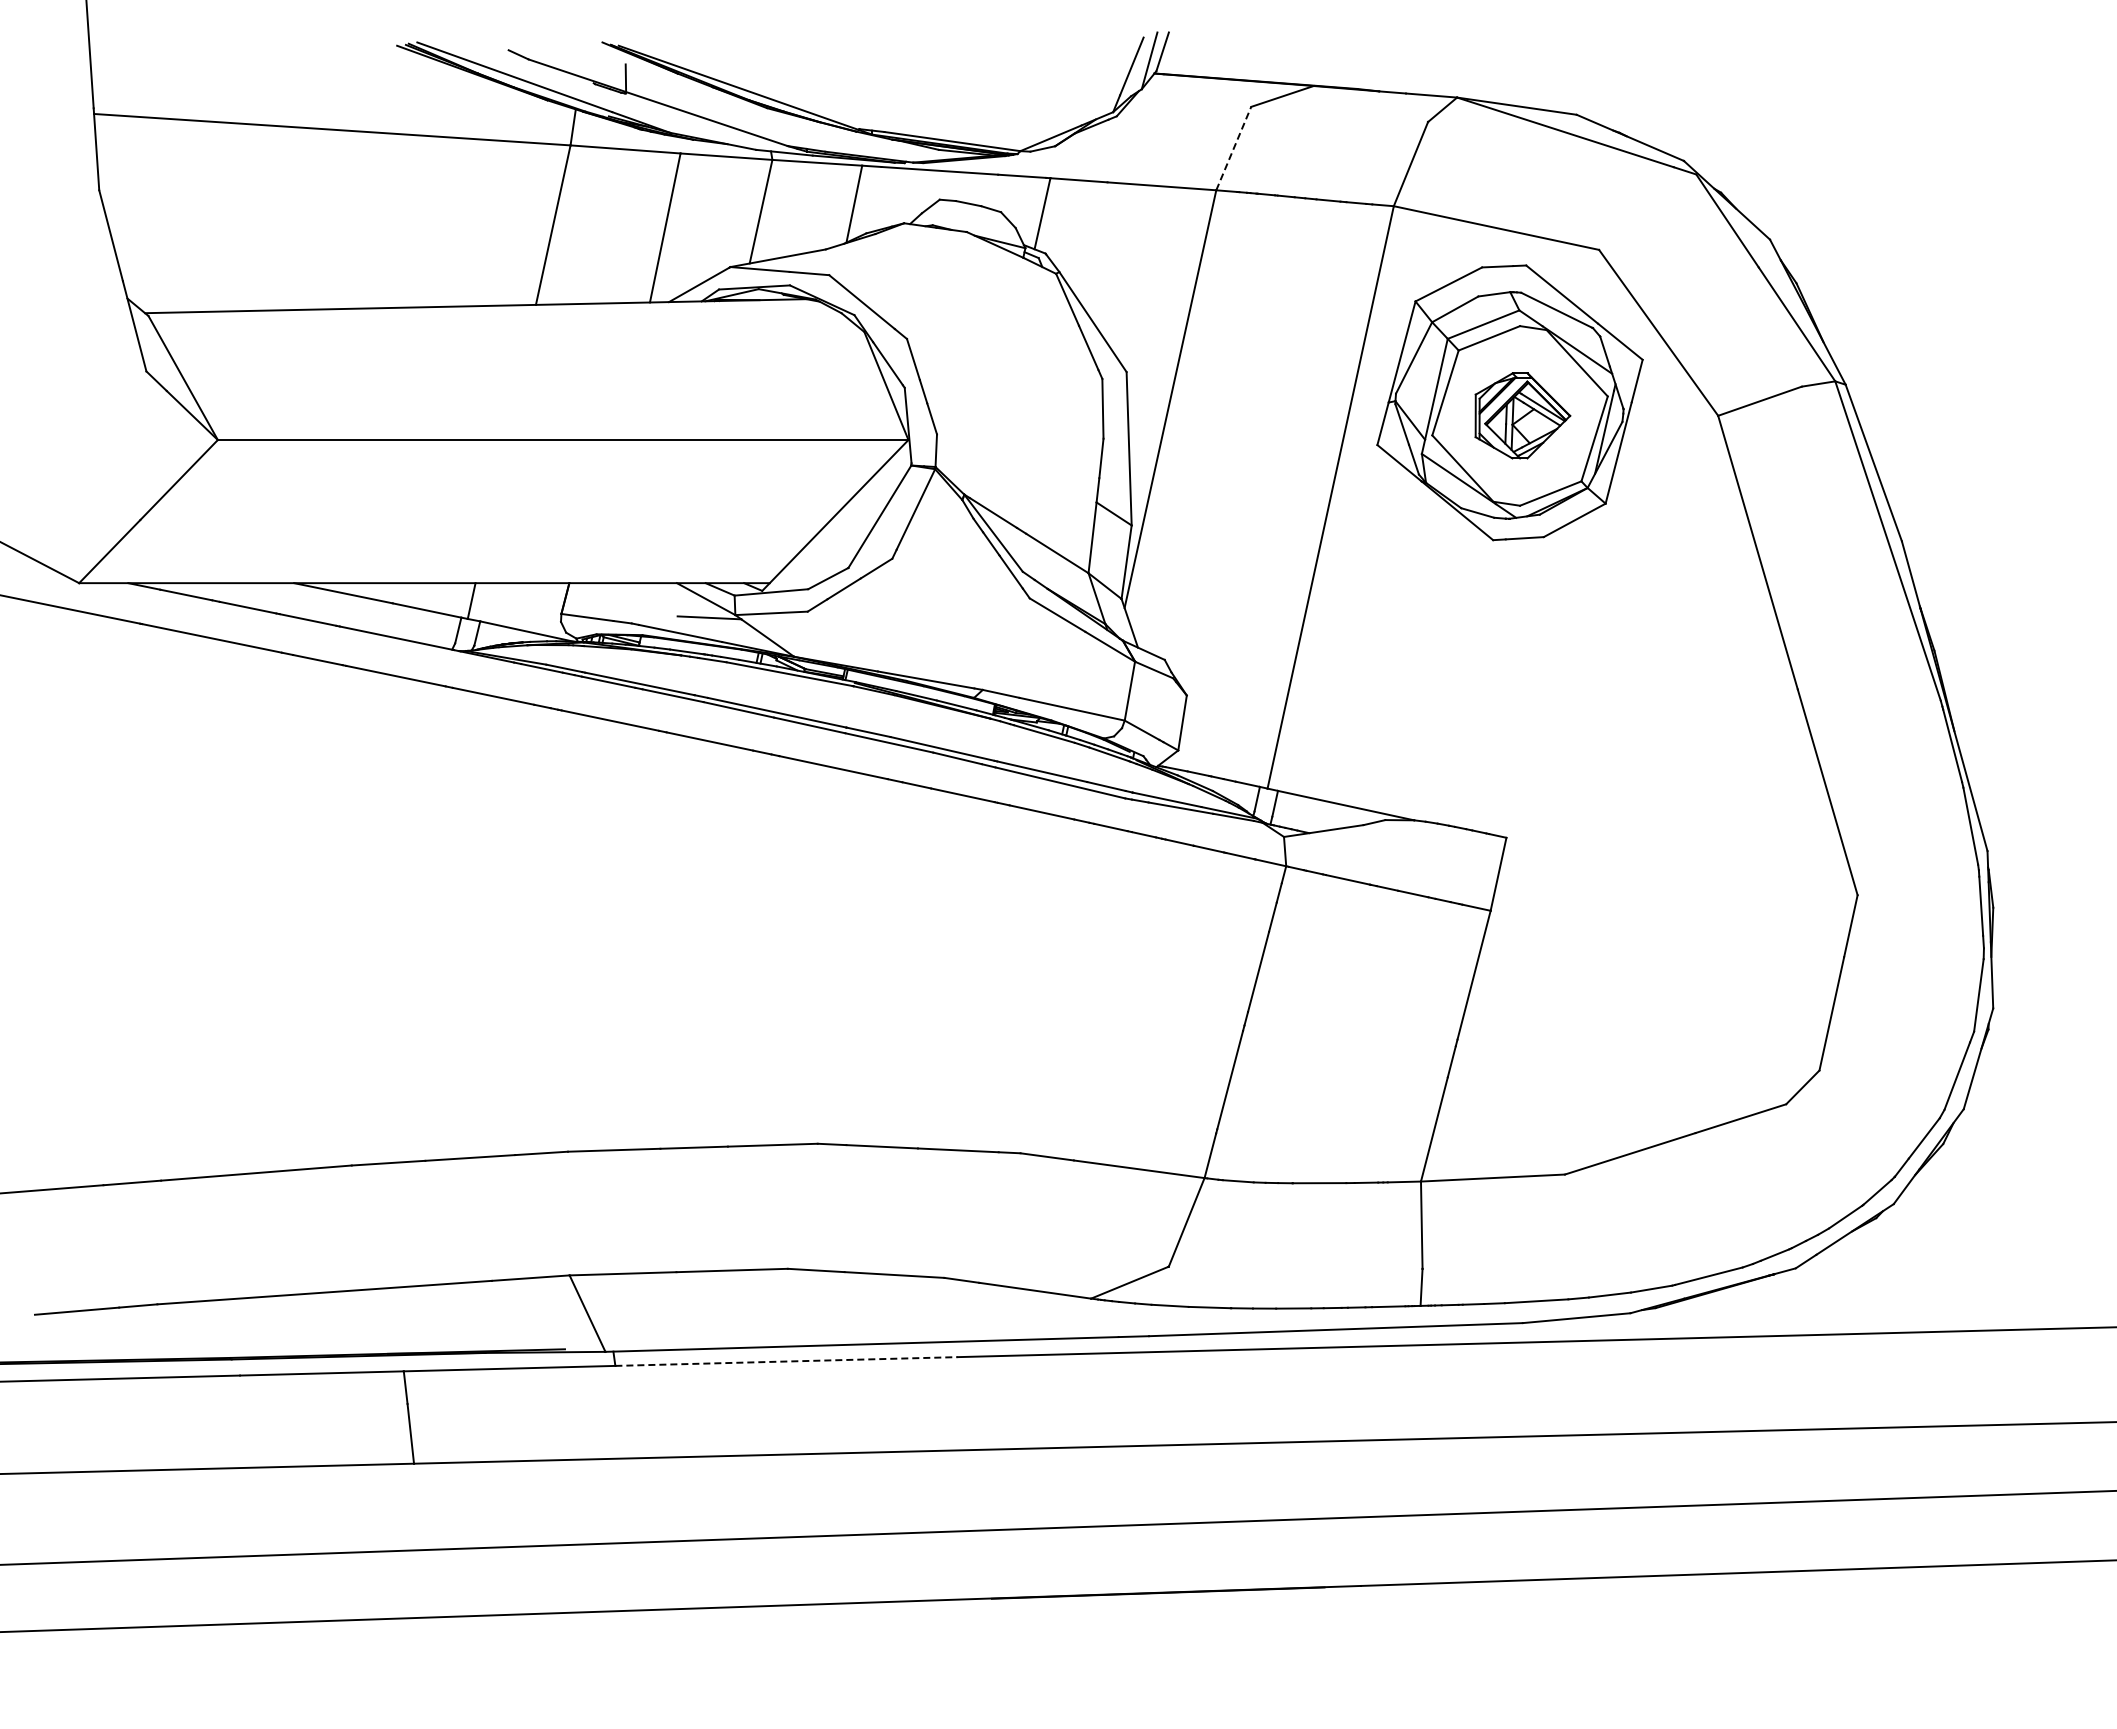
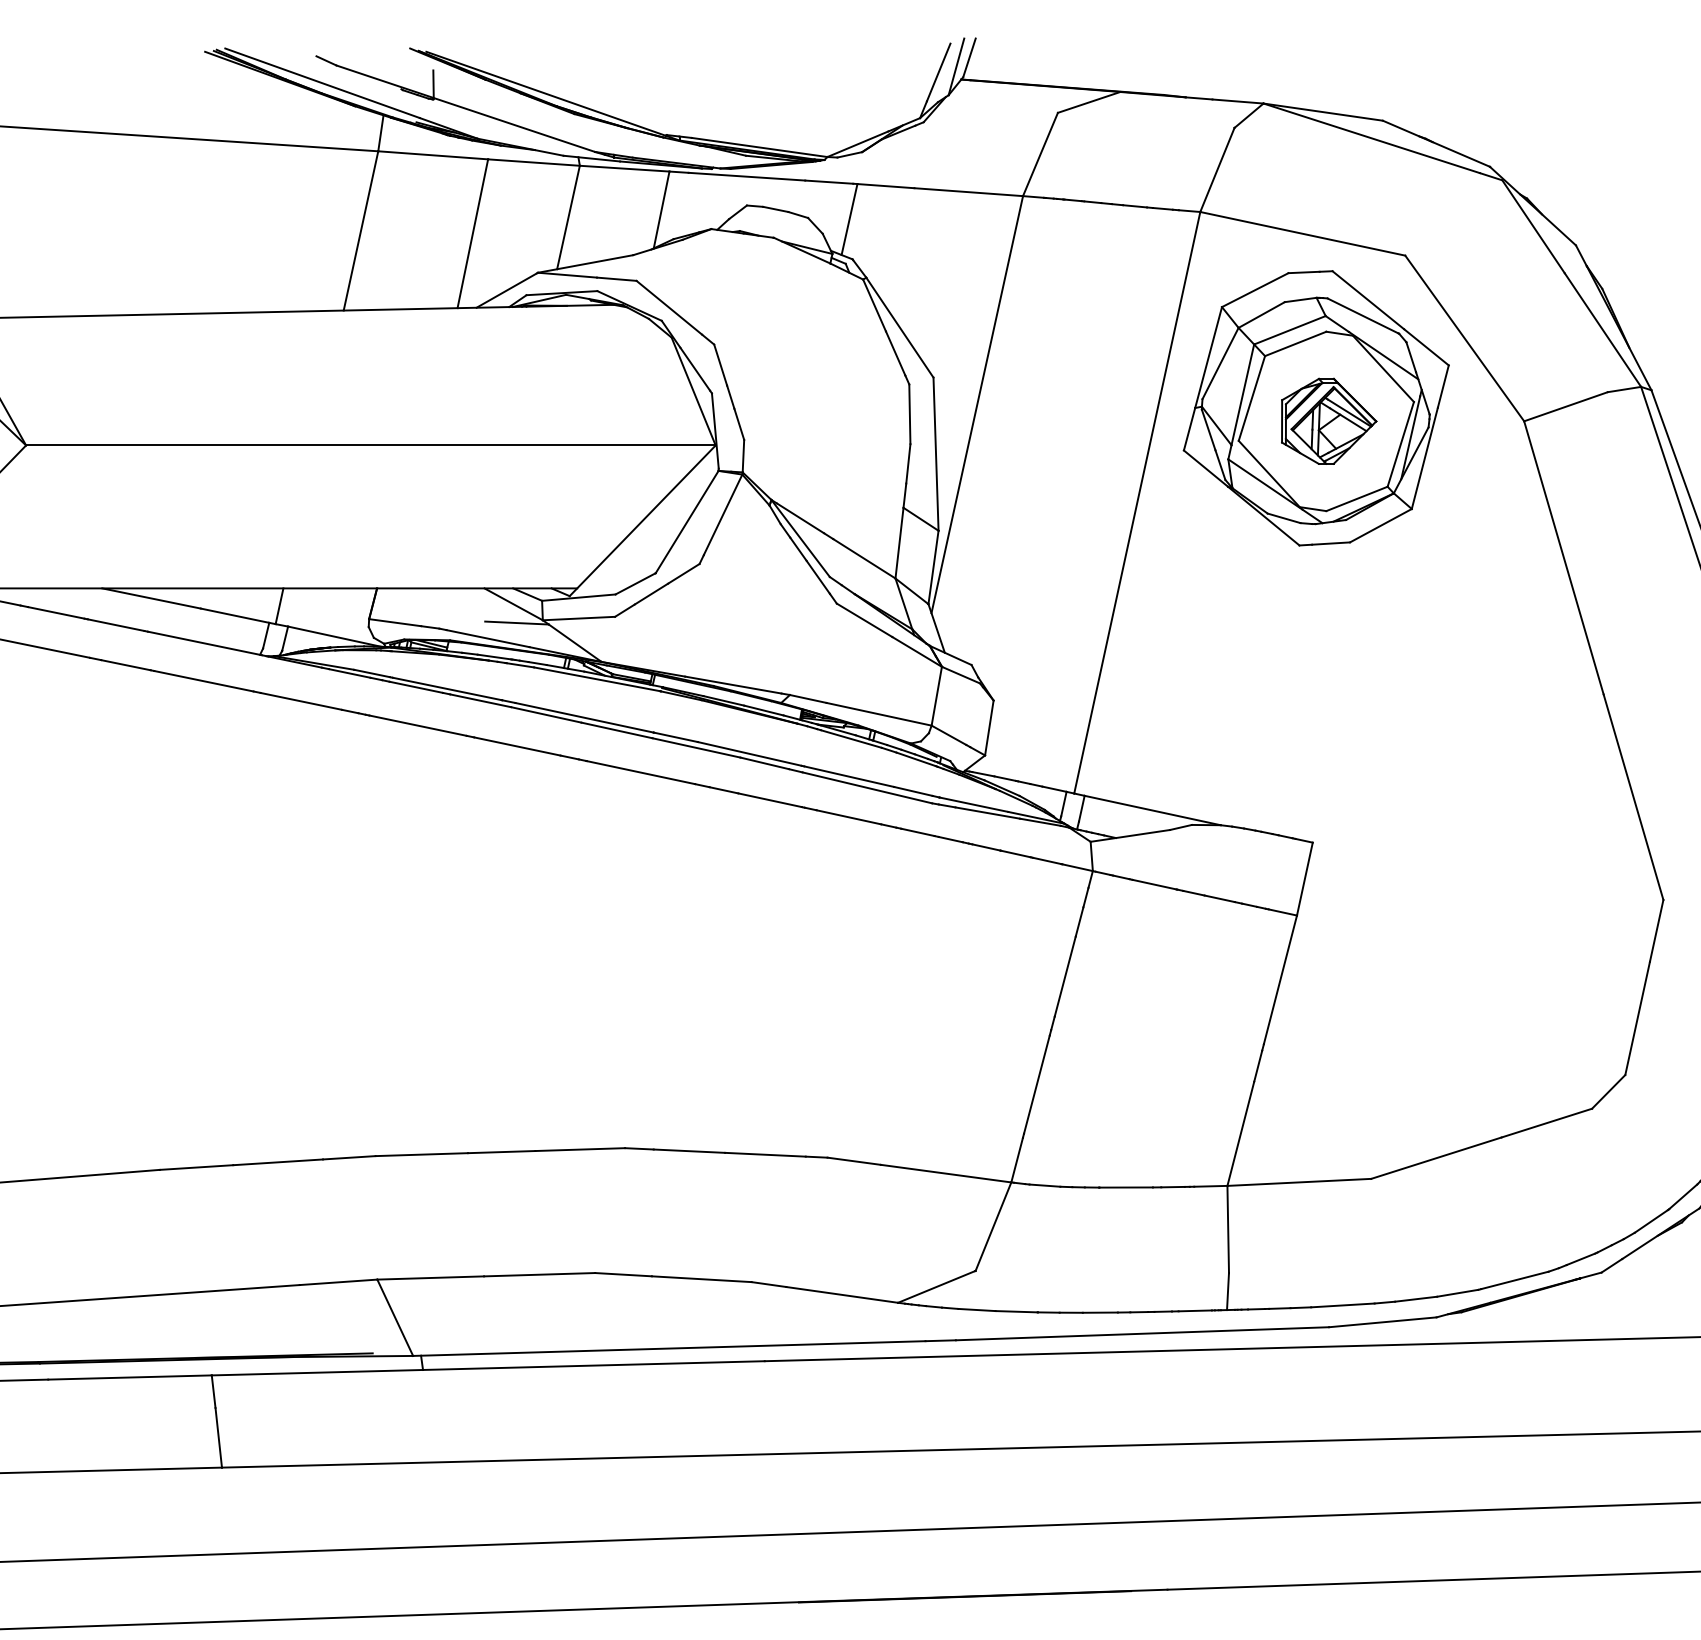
line: (1233, 148) -> (1040, 154), dashed -> solid
line: (787, 1361) -> (594, 1365), dashed -> solid

